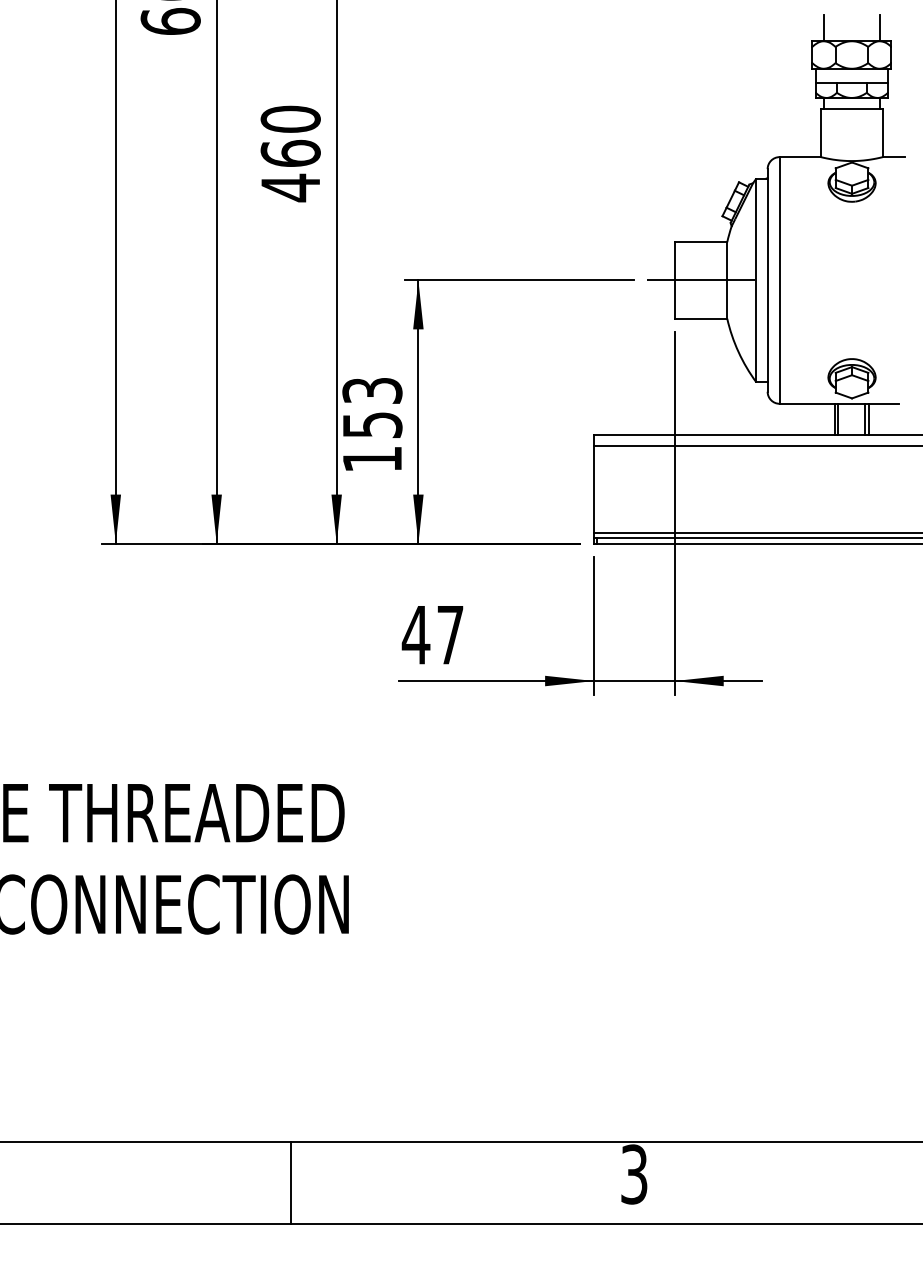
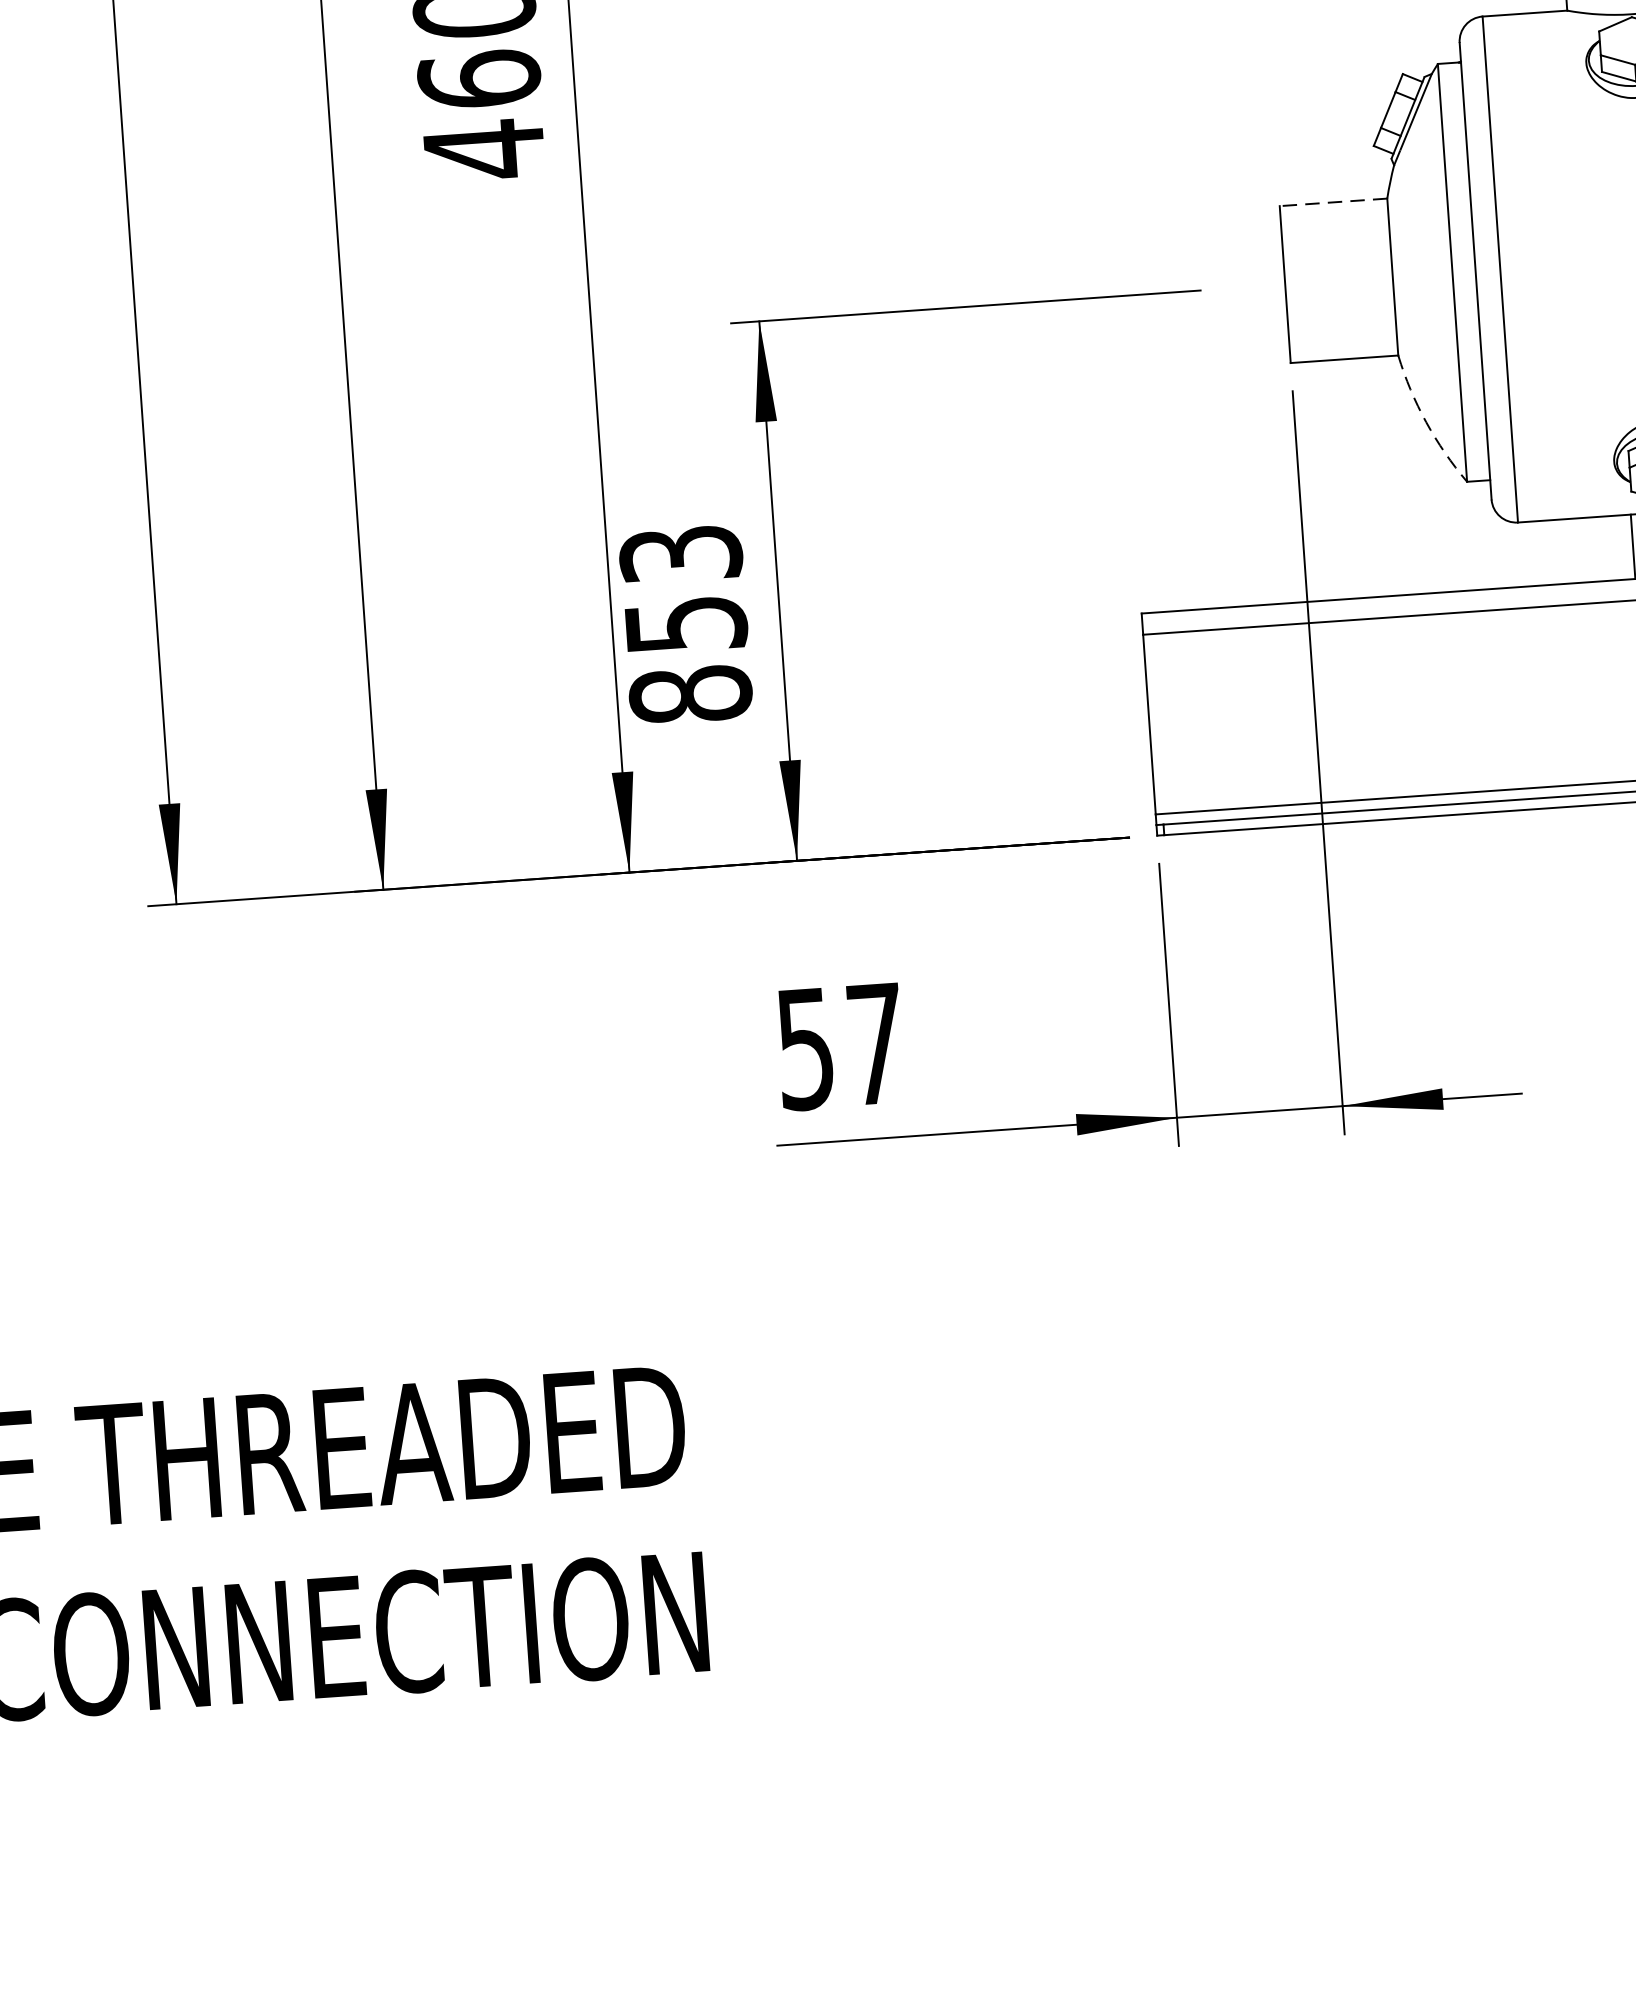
line: (700, 242) -> (1332, 203), solid -> dashed
line: (700, 280) -> (1337, 280), removed
arc: (738, 352) -> (1426, 423), solid -> dashed
text: (372, 459) -> (690, 695), 153 -> 853
text: (415, 635) -> (804, 1049), 47 -> 57

